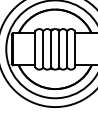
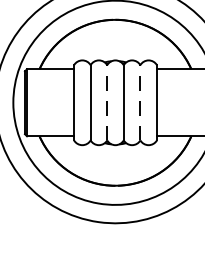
line: (51, 48) -> (107, 101), solid -> dashed
line: (67, 48) -> (141, 101), solid -> dashed

